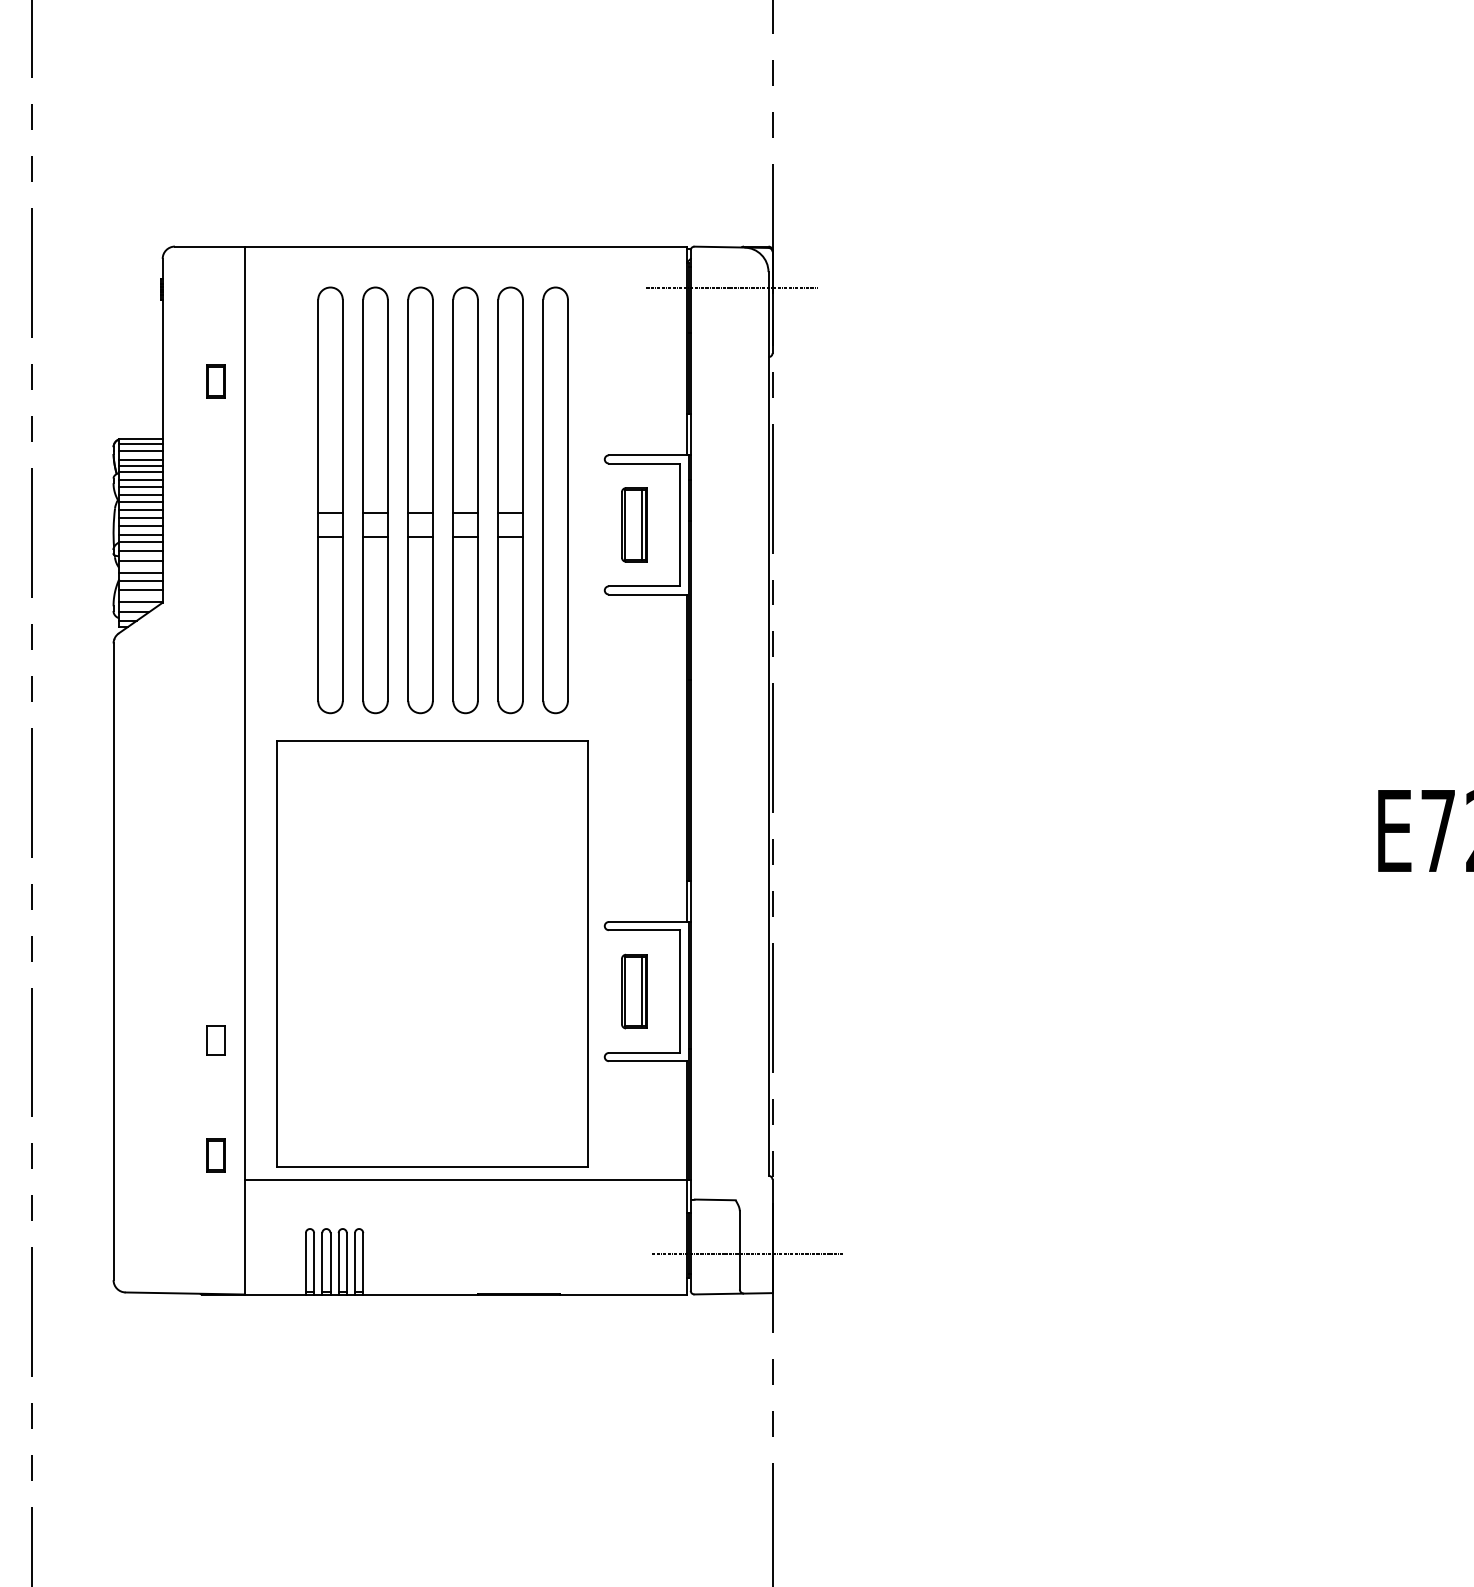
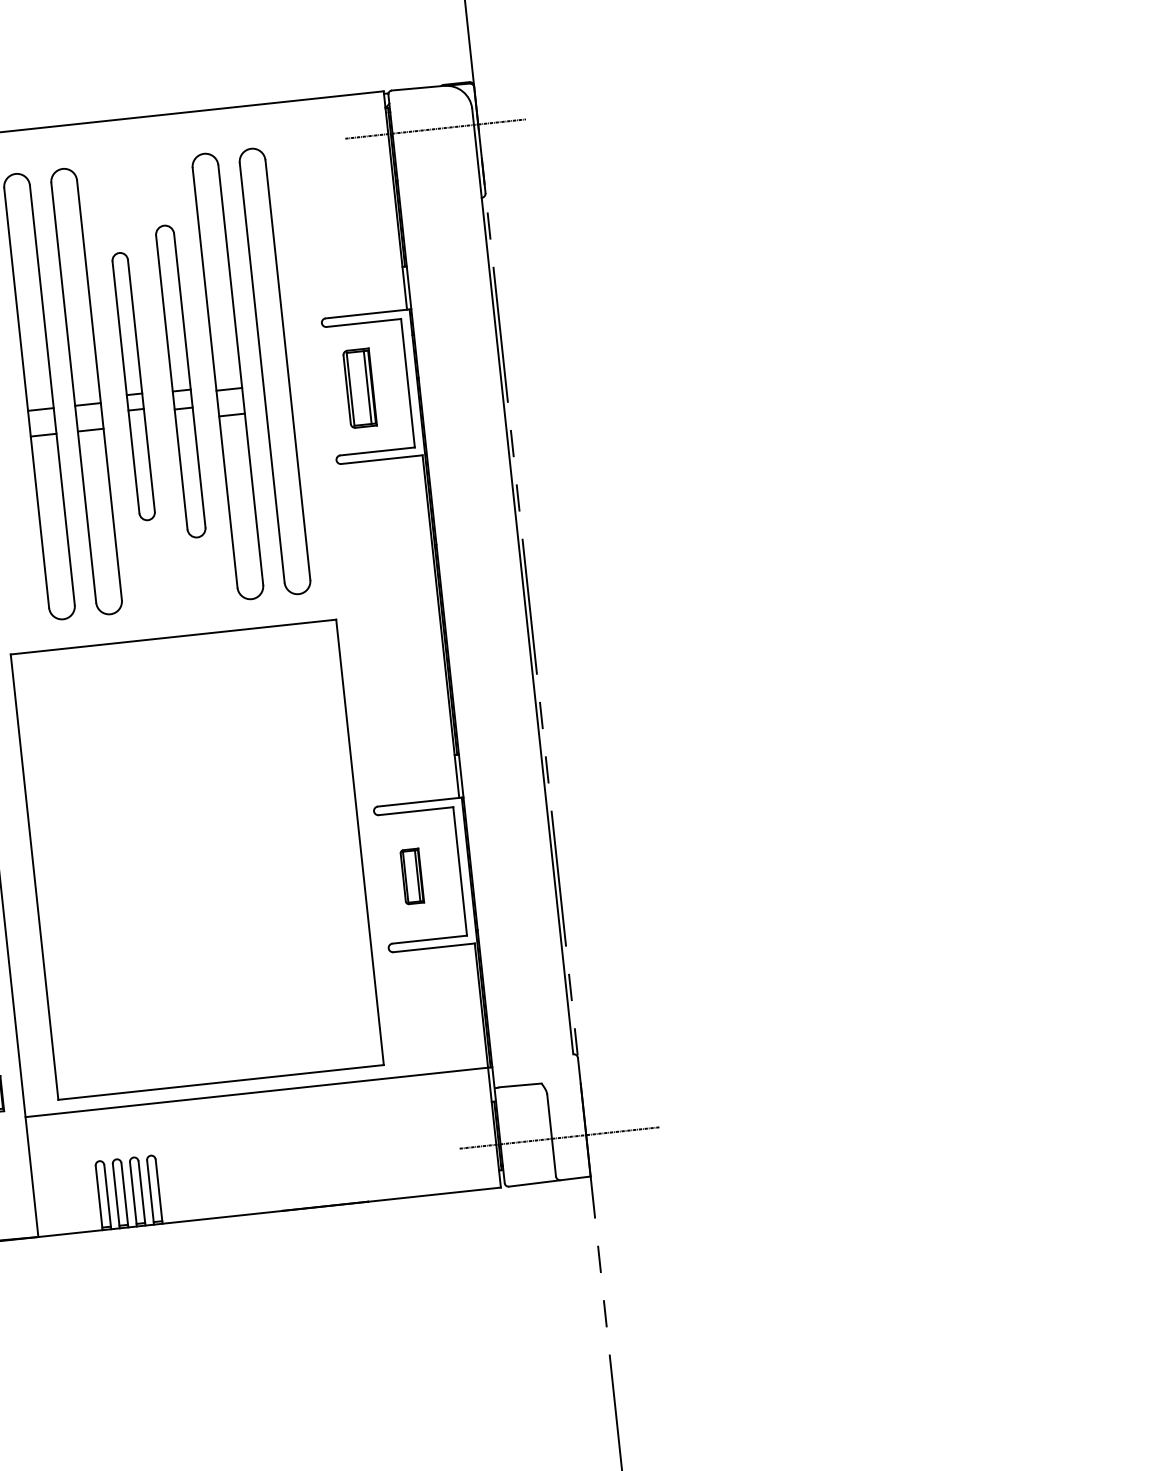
part: (420, 500) -> (133, 386), size x0.6
part: (465, 500) -> (180, 381), size x0.7
part: (634, 991) -> (412, 876), size x0.7

